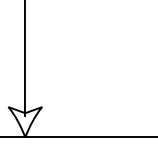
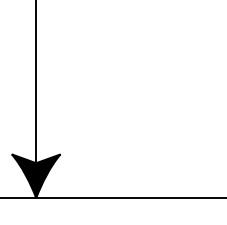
fill: (25, 122) -> (36, 176), added

